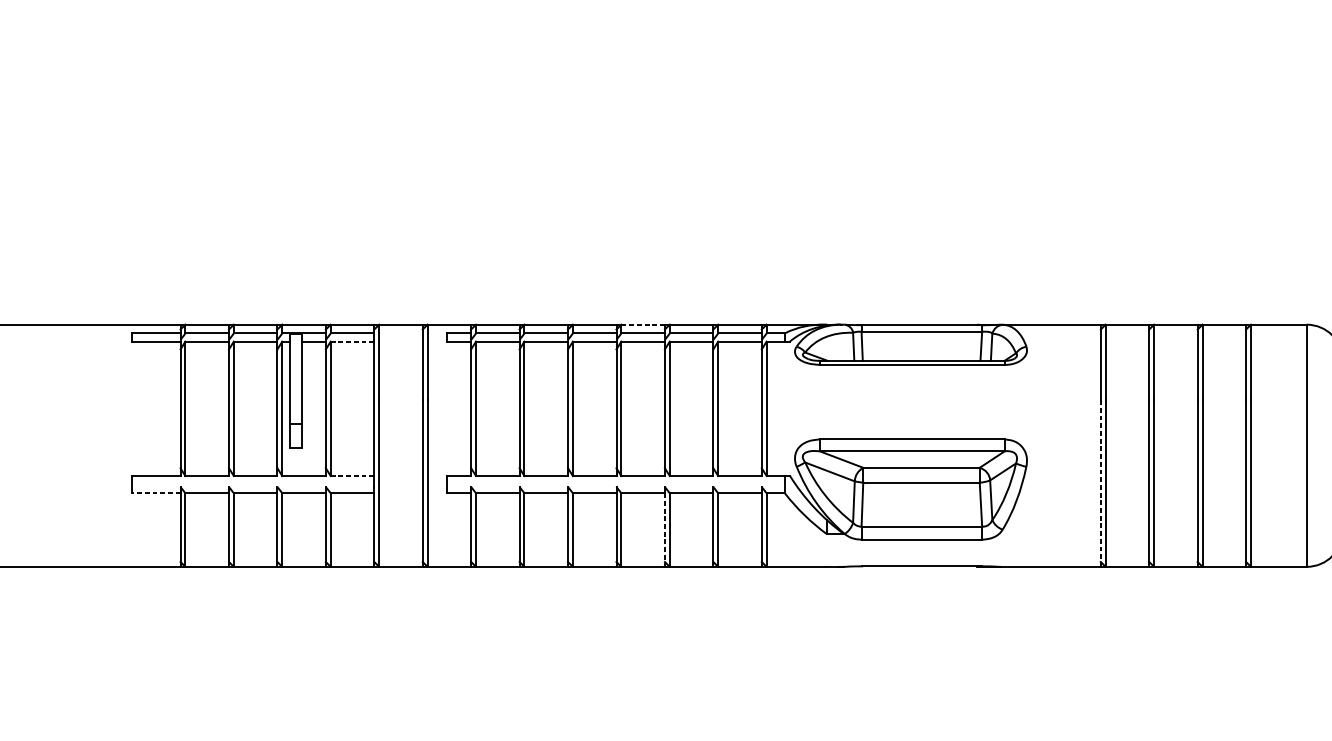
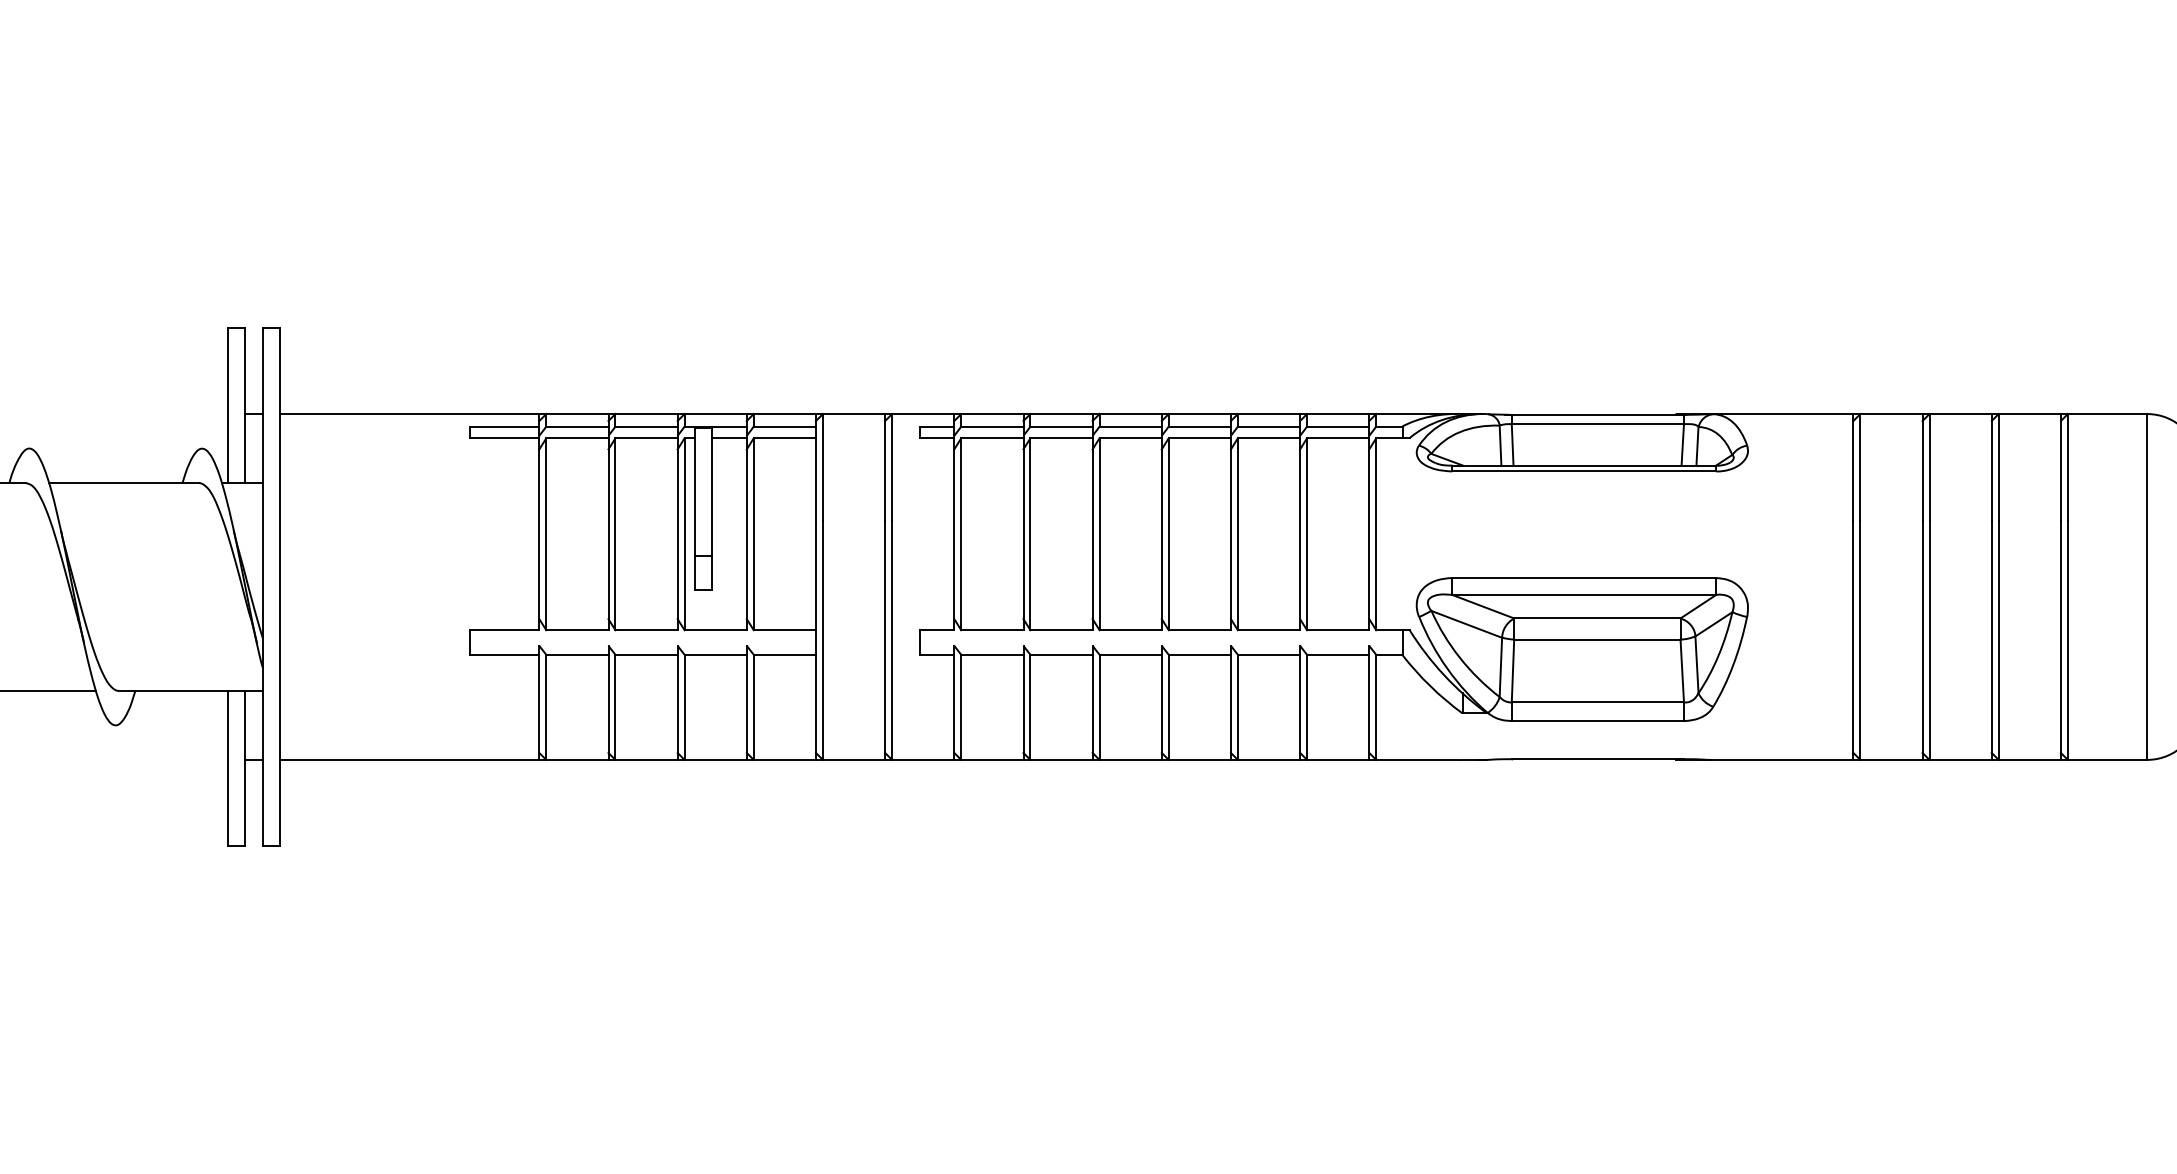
line: (642, 324) -> (1199, 414), dashed -> solid
line: (352, 341) -> (785, 438), dashed -> solid
line: (352, 476) -> (785, 630), dashed -> solid
line: (1100, 482) -> (1853, 639), dashed -> solid
line: (156, 493) -> (504, 654), dashed -> solid
line: (664, 530) -> (1230, 707), dashed -> solid

